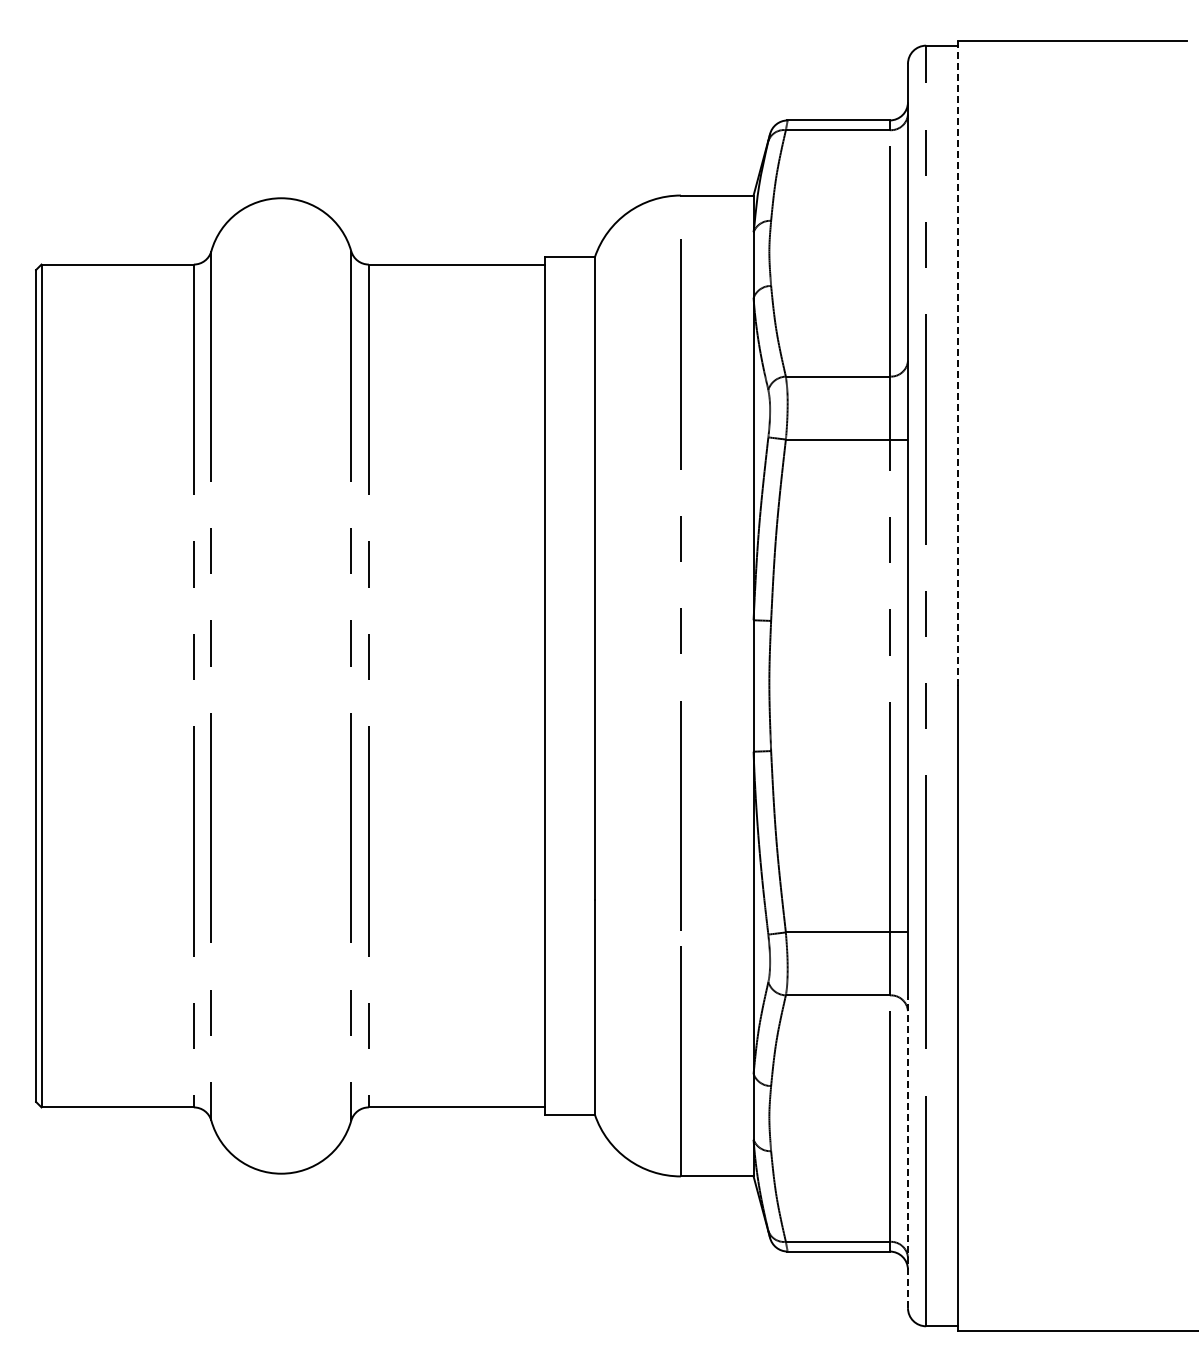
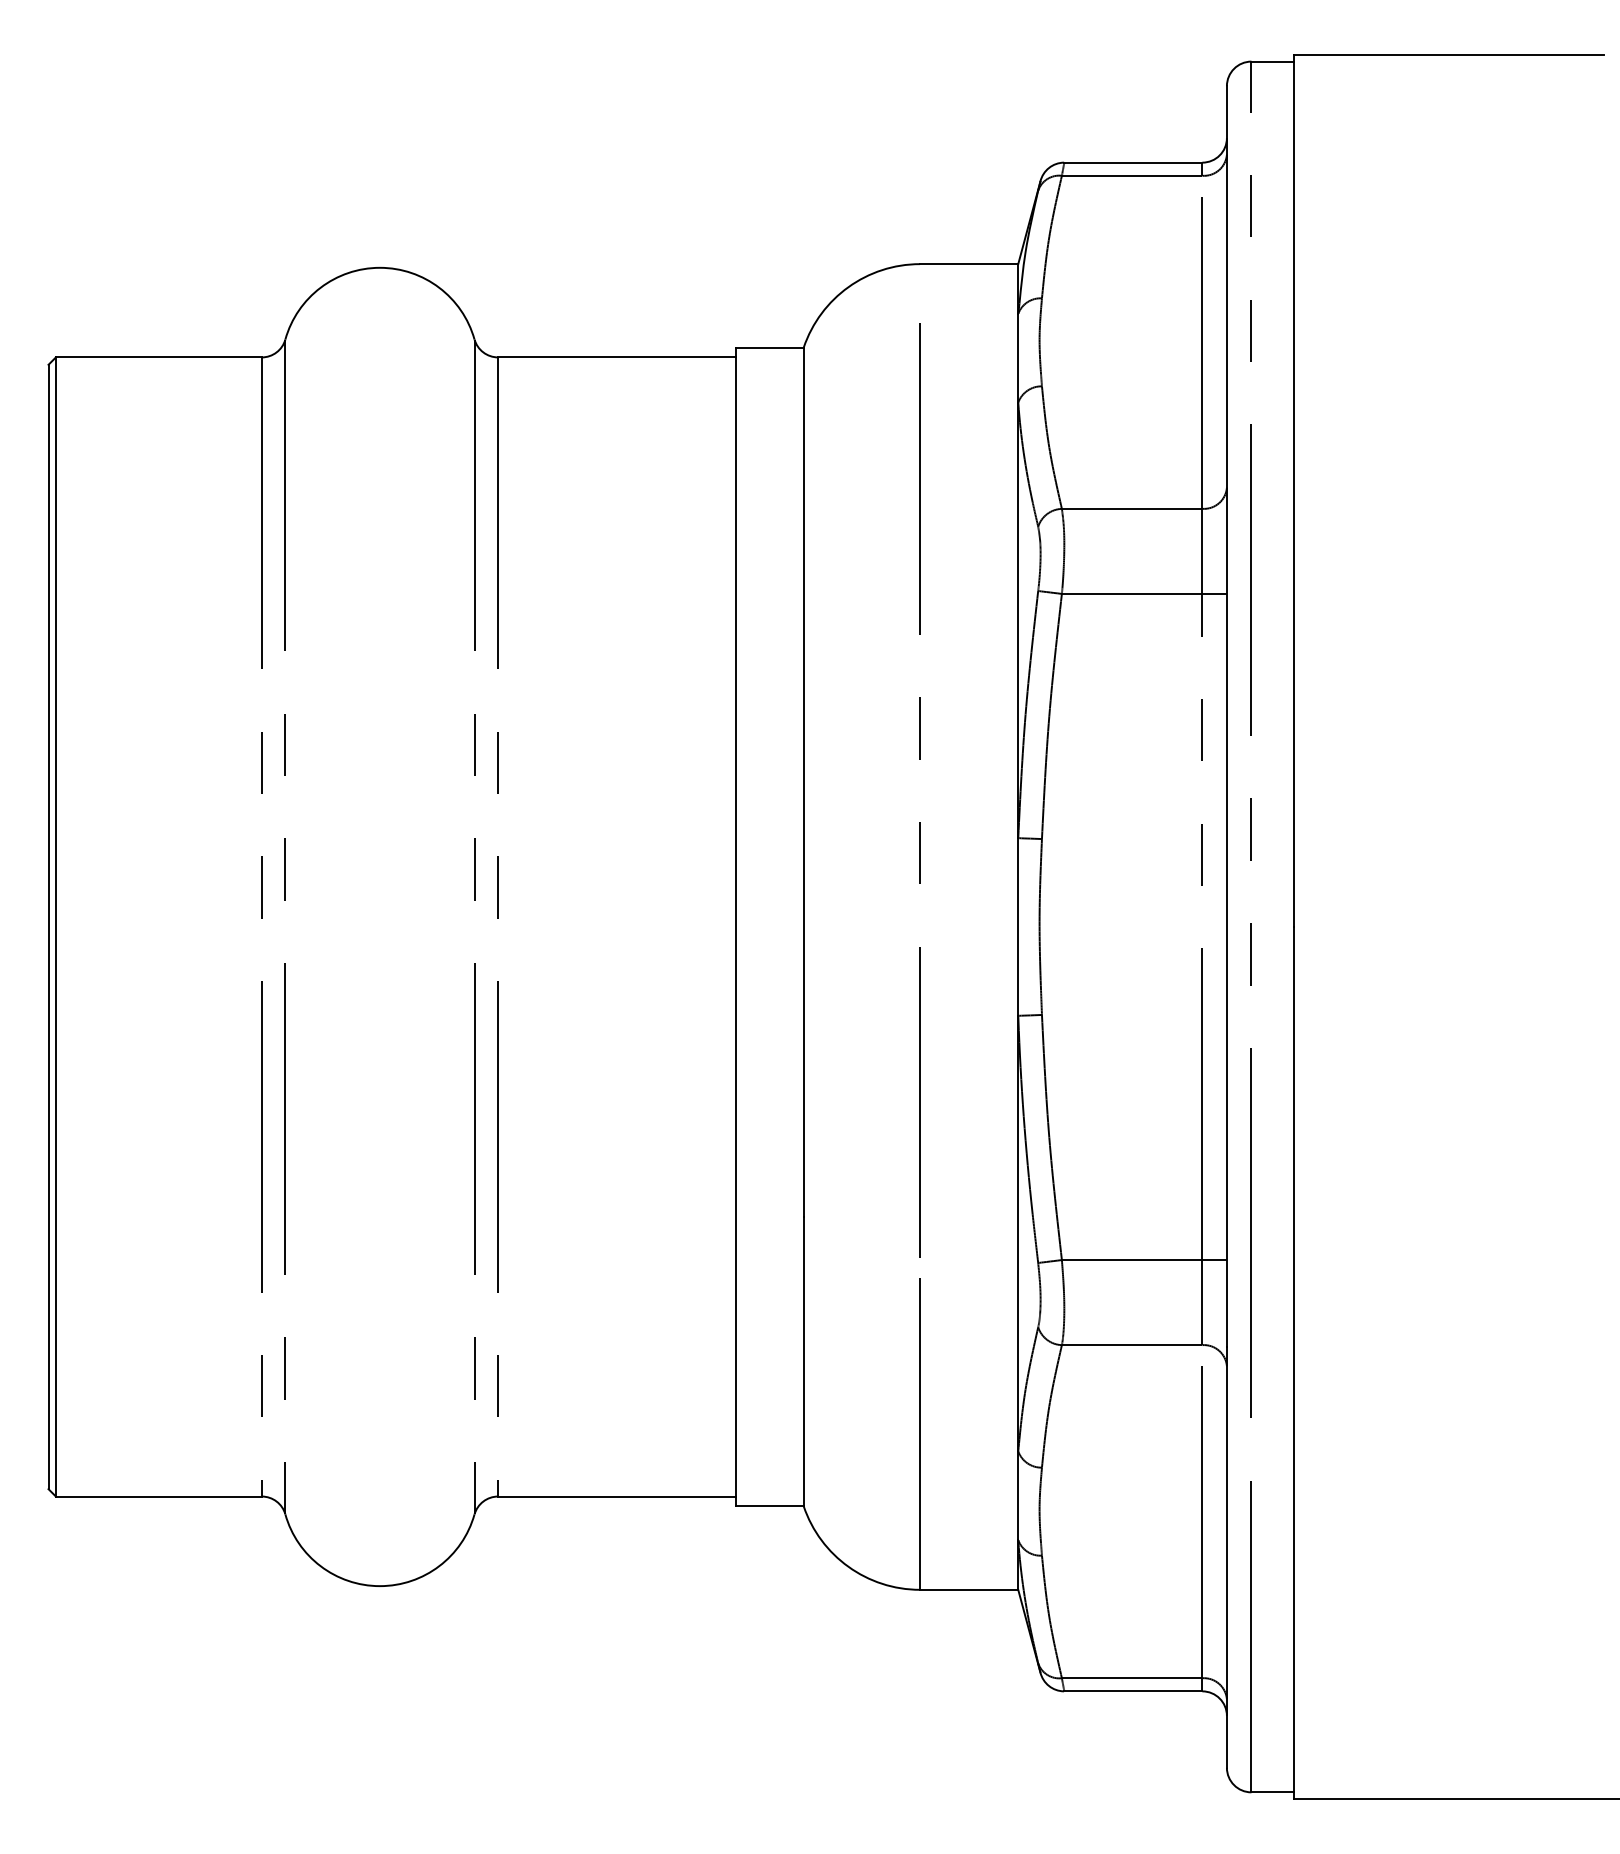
line: (957, 364) -> (1293, 492), dashed -> solid
line: (907, 1152) -> (1226, 1557), dashed -> solid

